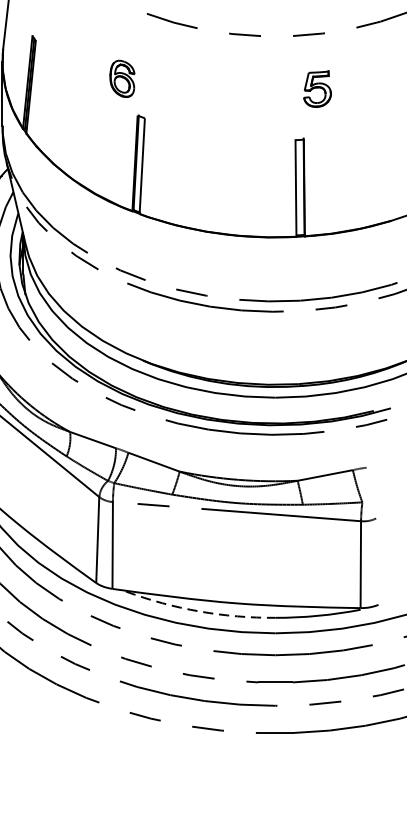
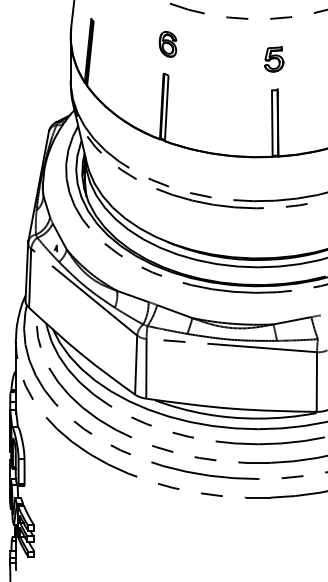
part: (121, 79) -> (167, 44), moved
part: (318, 89) -> (274, 59), moved
arc: (200, 611) -> (206, 414), dashed -> solid

